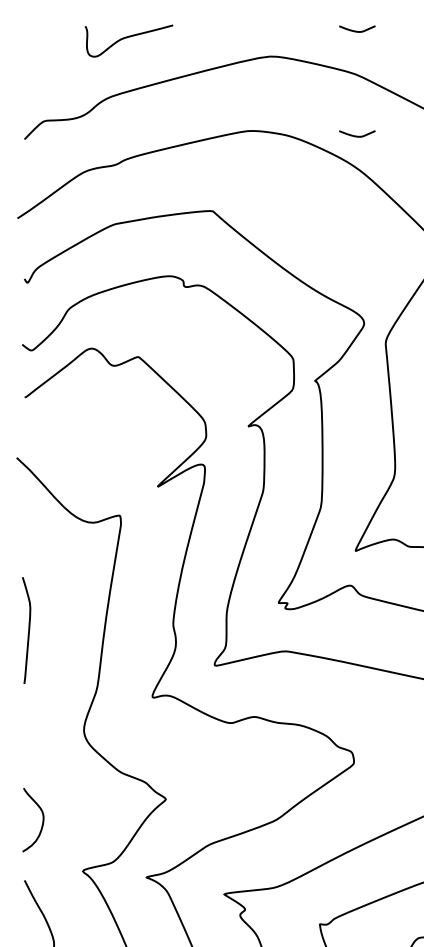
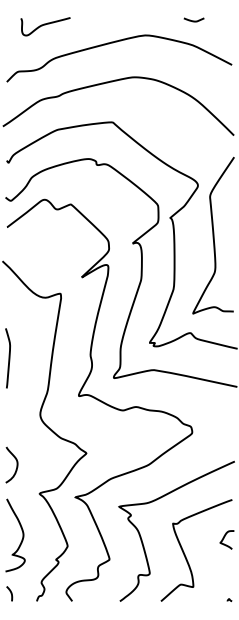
curve: (128, 38) -> (45, 25), moved
curve: (356, 134) -> (193, 79), removed

